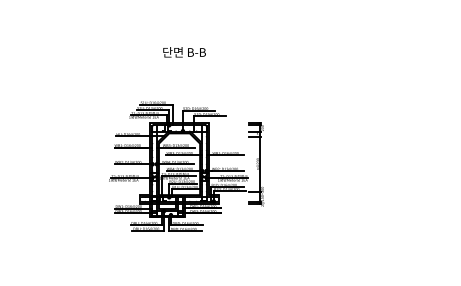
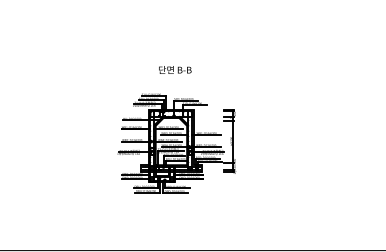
text: (184, 51) -> (175, 69), moved

